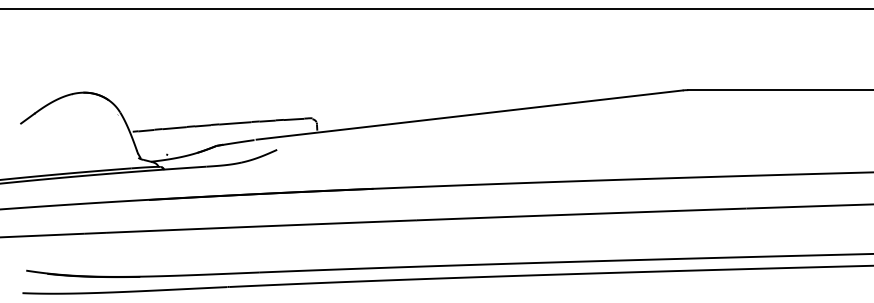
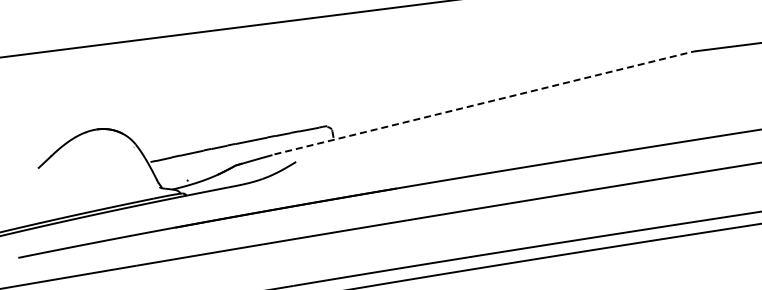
line: (470, 115) -> (483, 103), solid -> dashed

